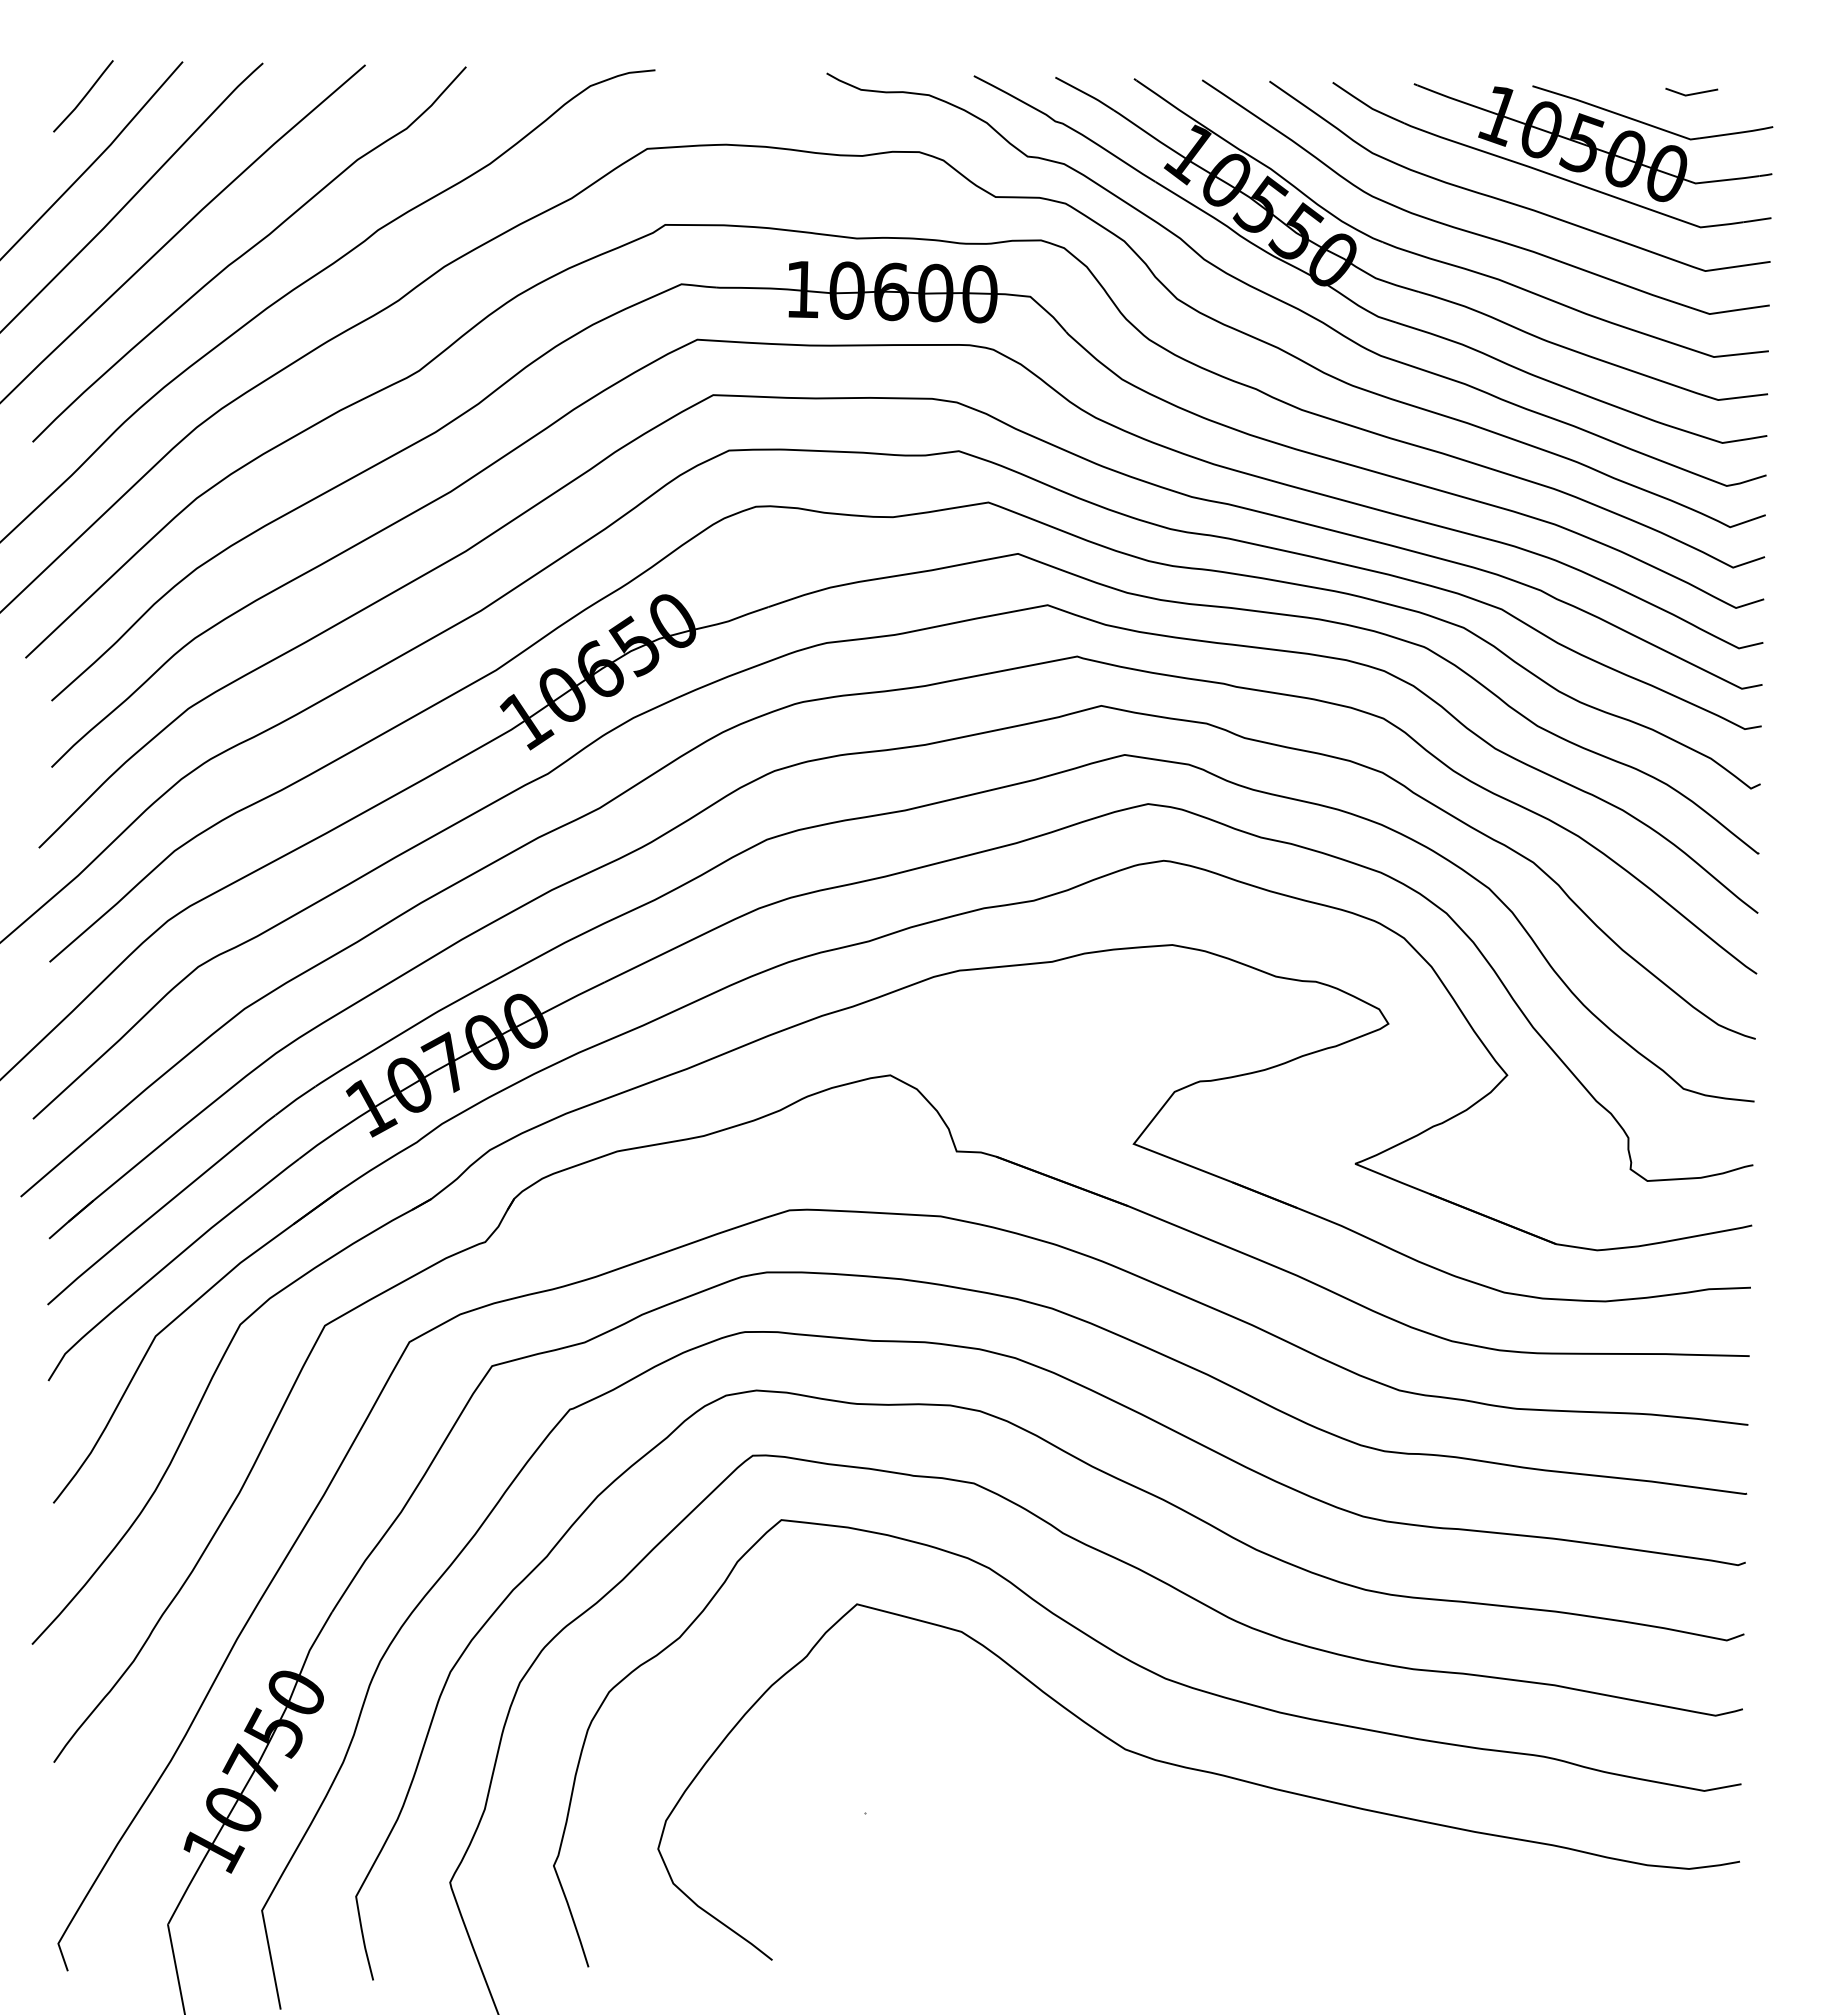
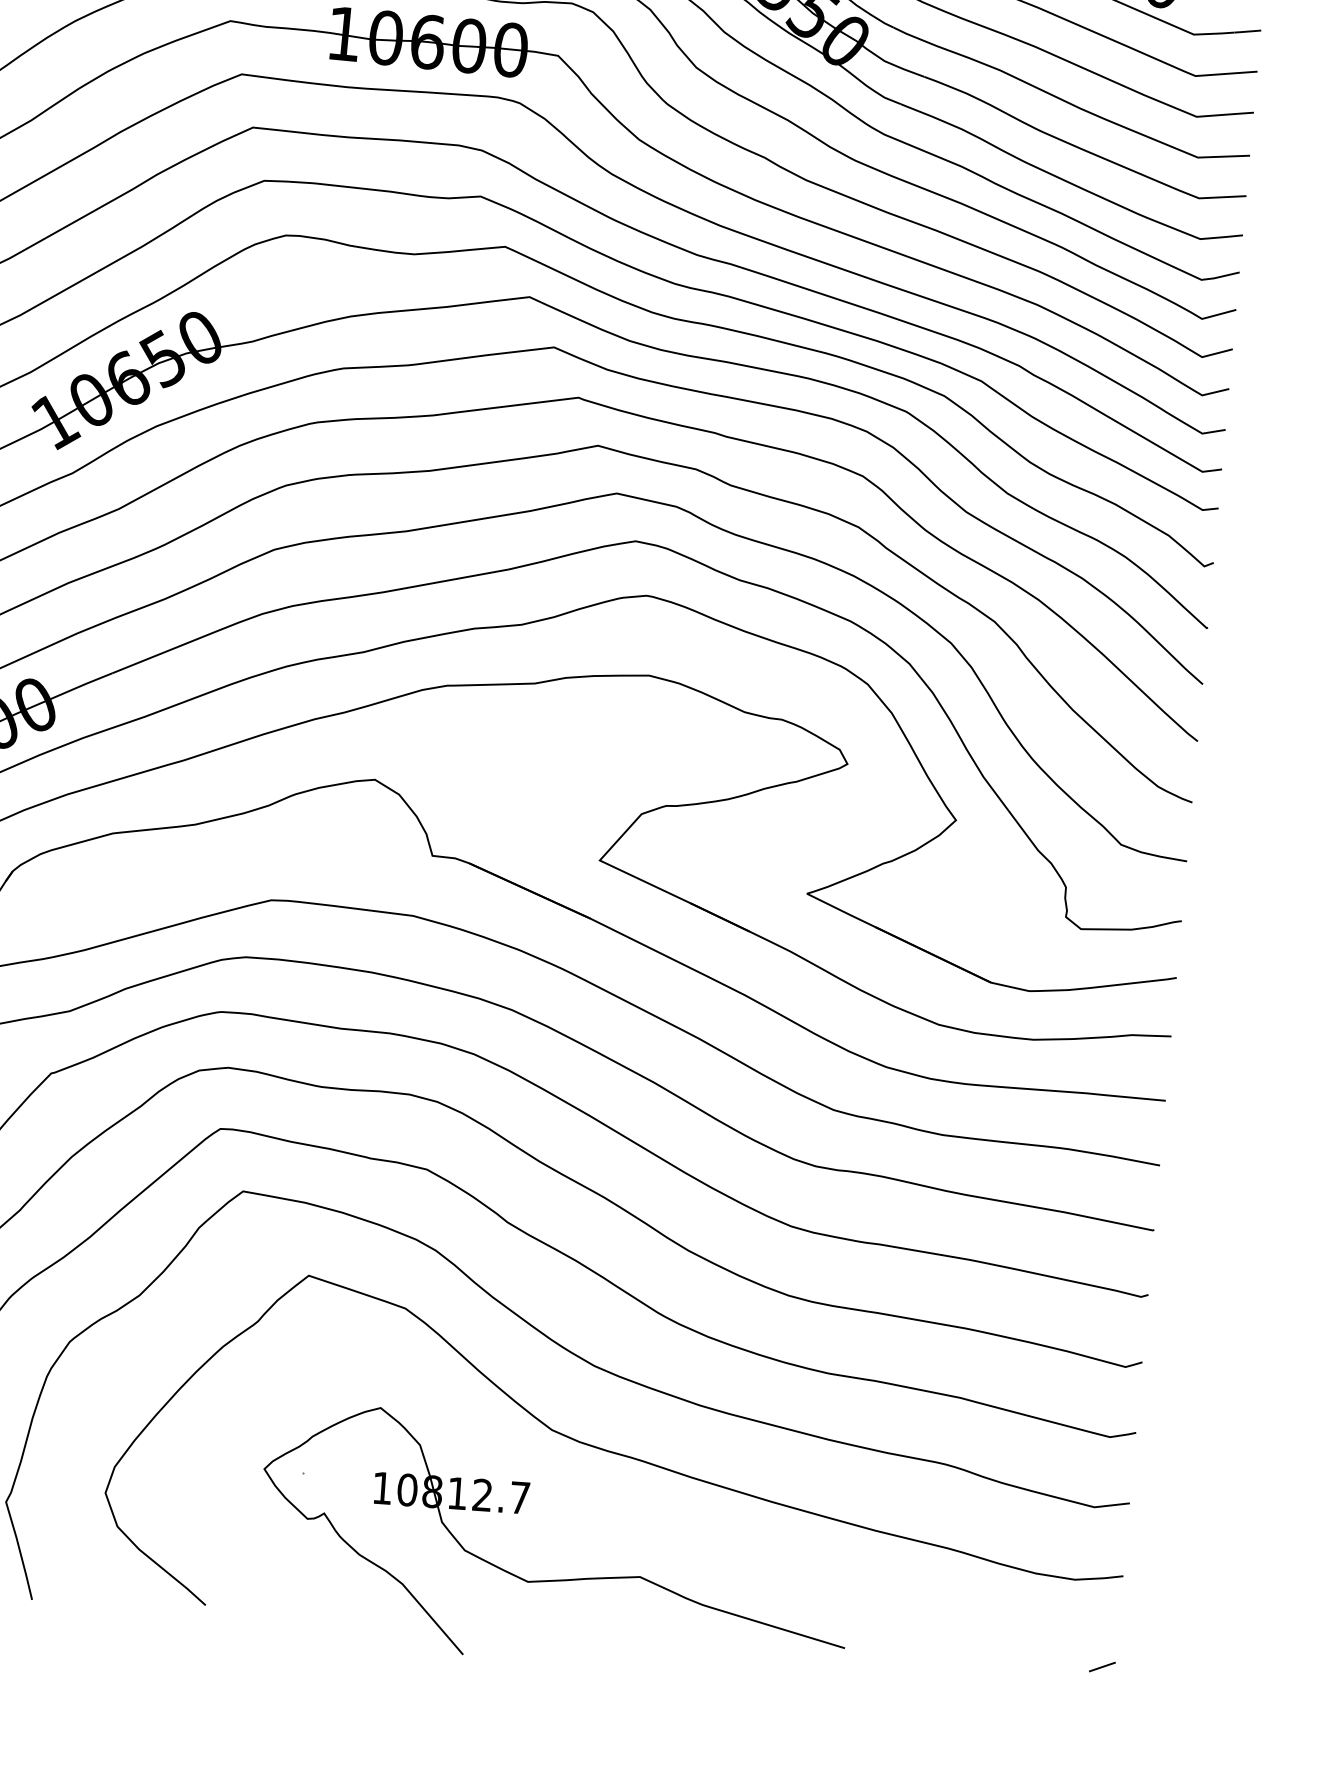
part: (1145, 1906) -> (560, 1579), added
line: (1724, 1958) -> (1102, 1666), added

